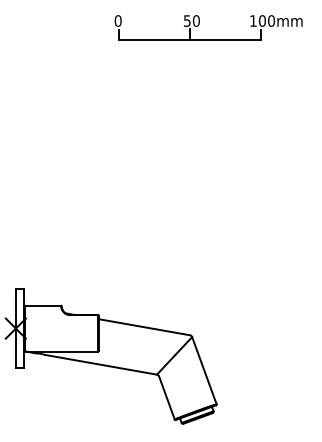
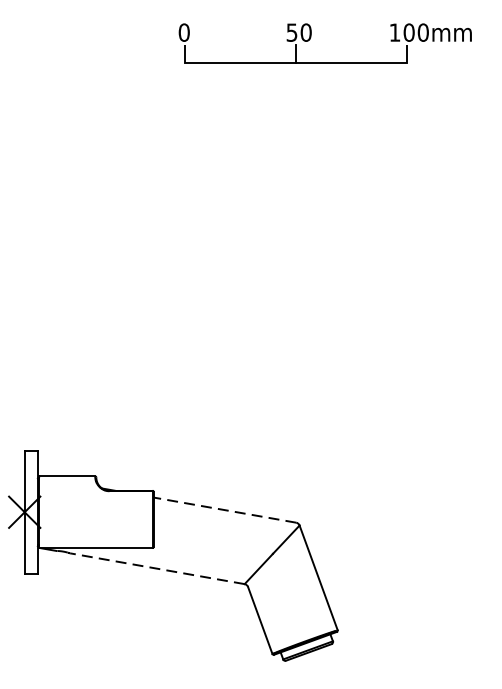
line: (143, 327) -> (223, 510), solid -> dashed
line: (101, 364) -> (158, 568), solid -> dashed

